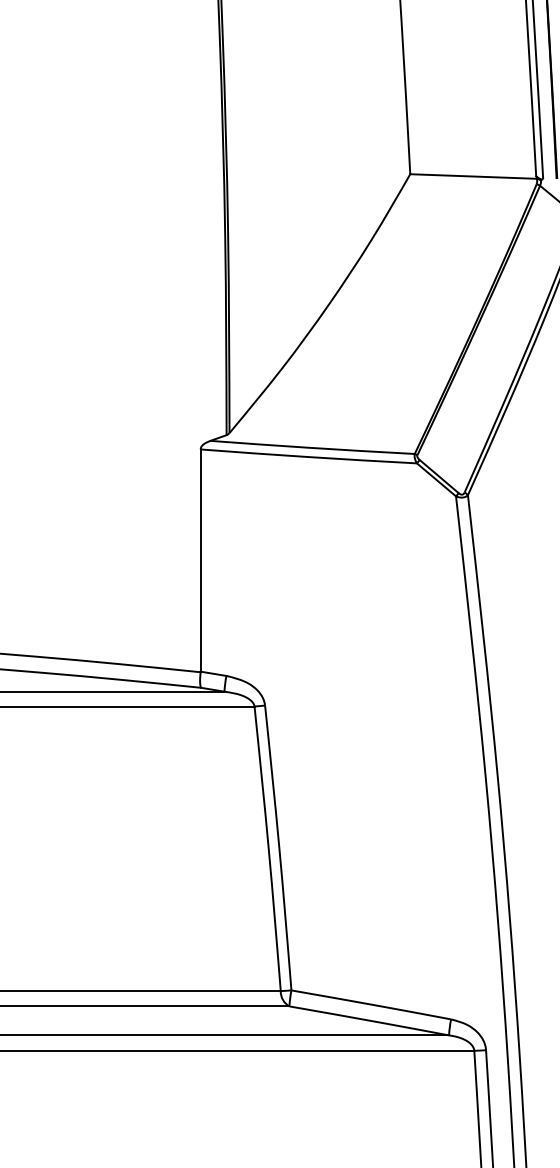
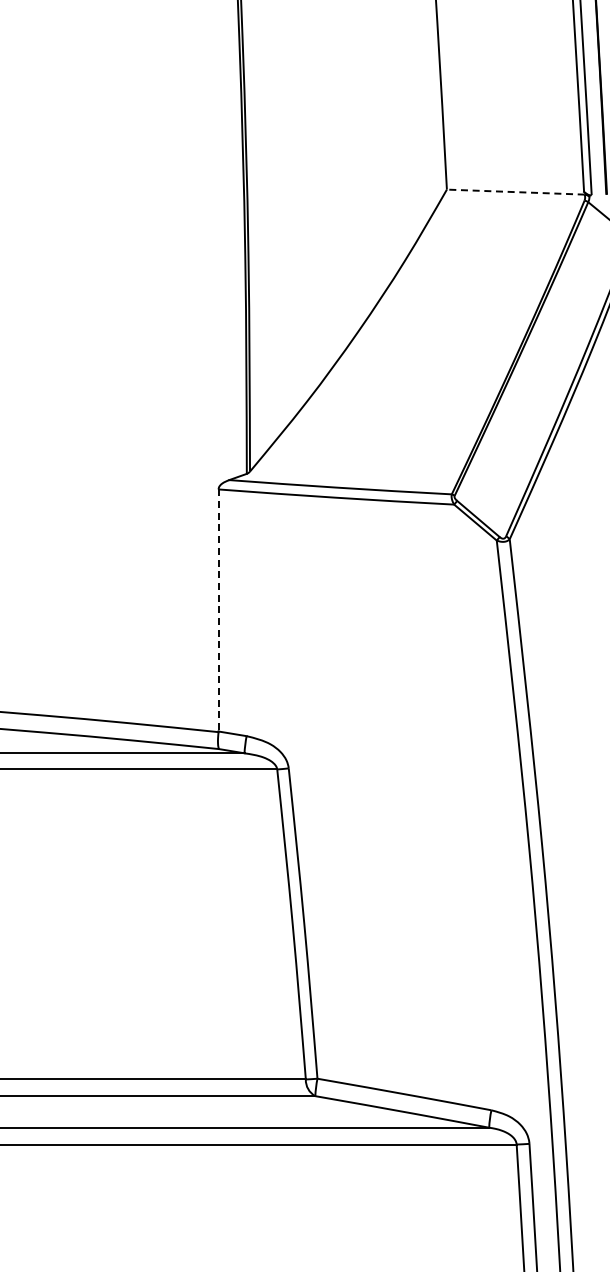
line: (473, 176) -> (515, 192), solid -> dashed
line: (200, 560) -> (218, 610), solid -> dashed

